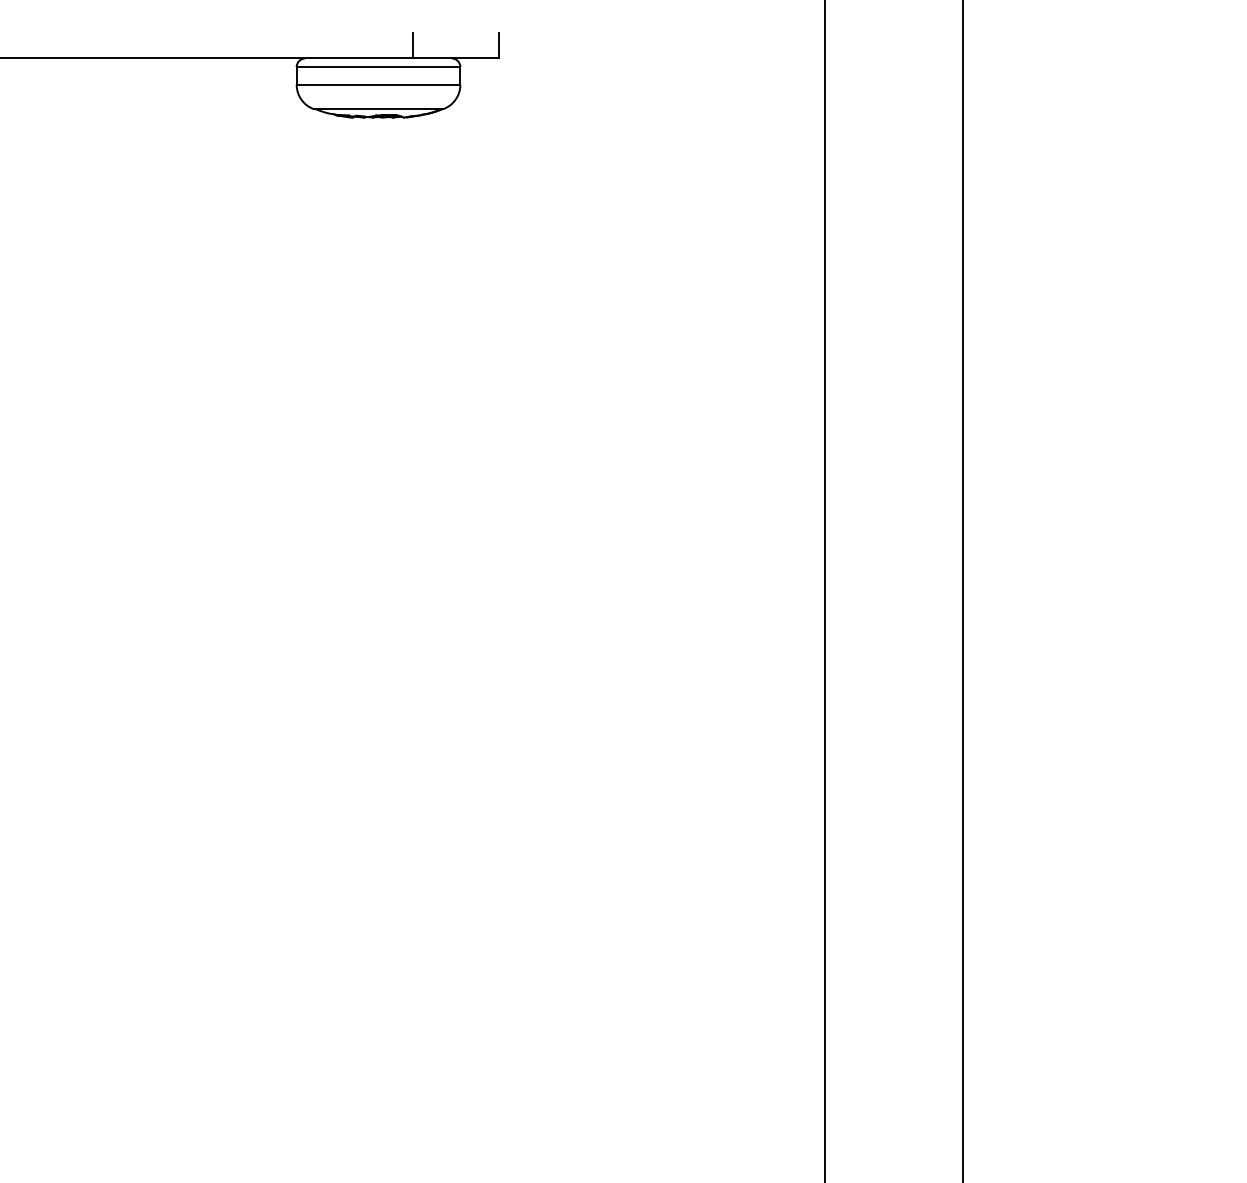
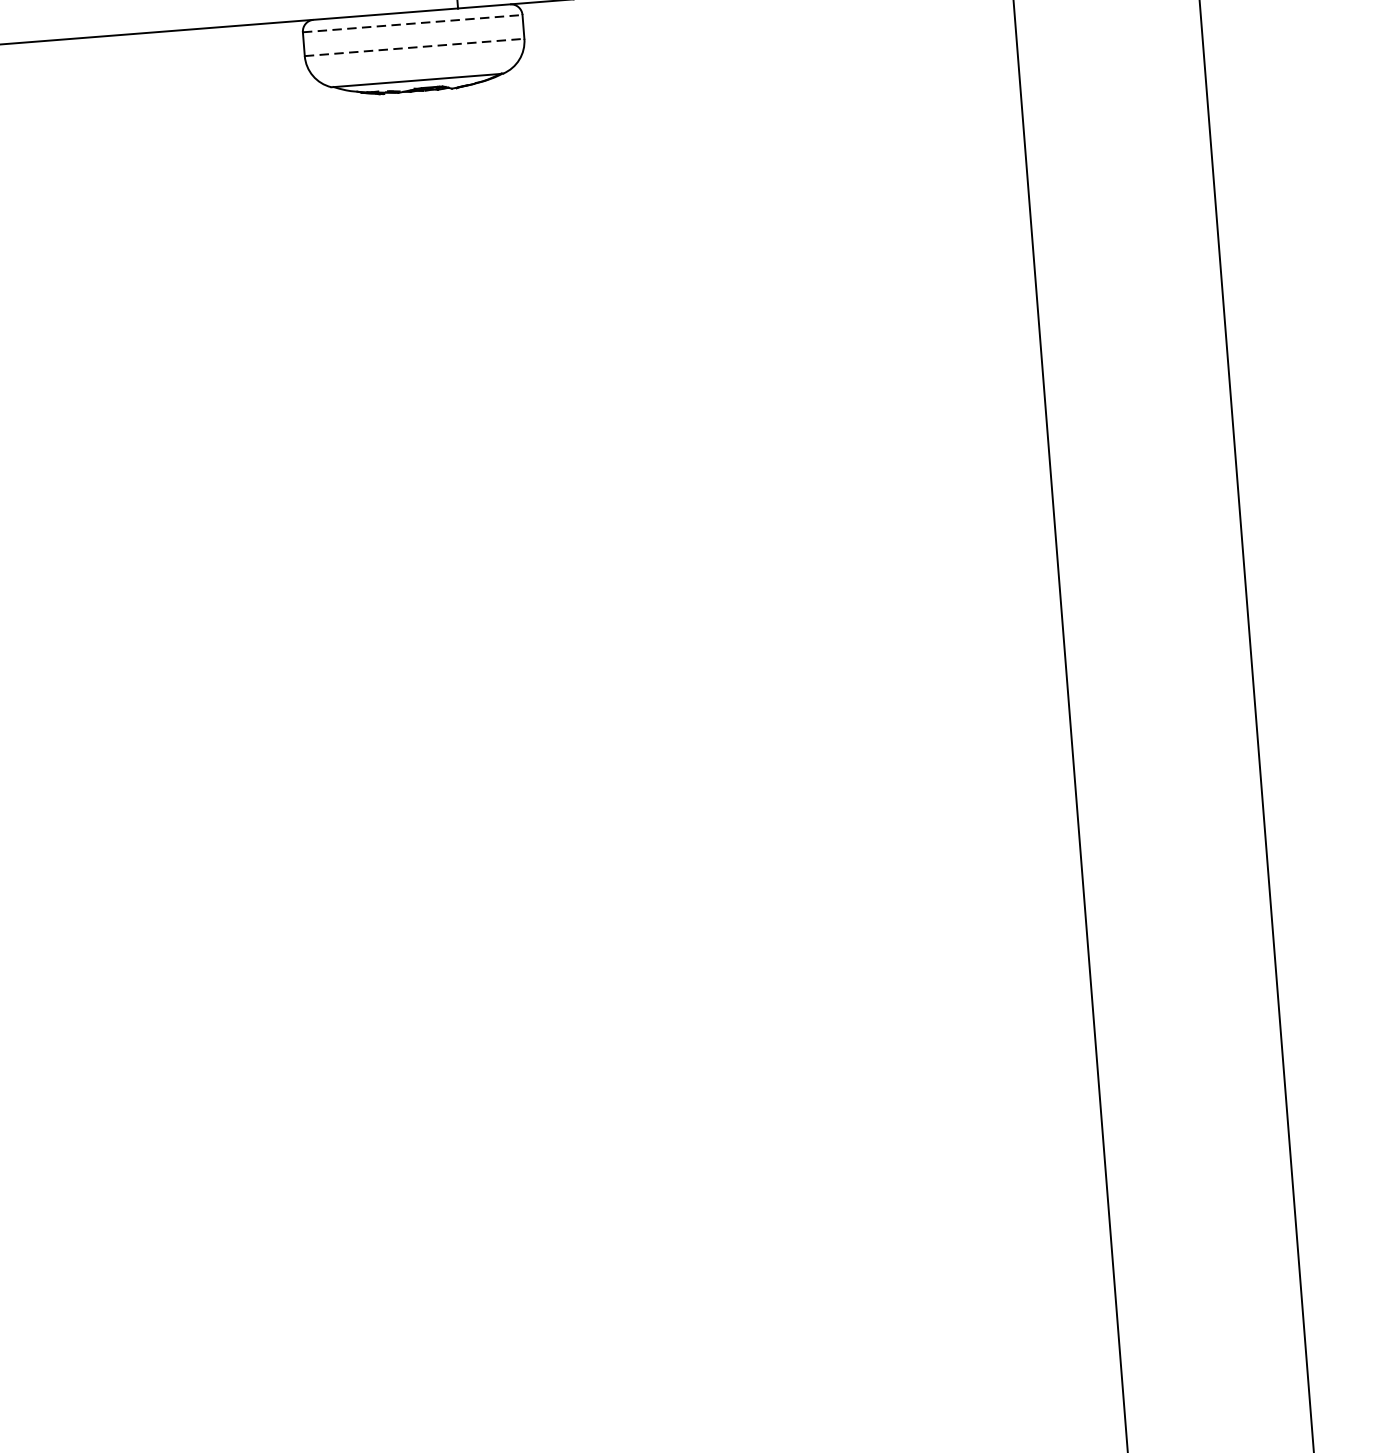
line: (378, 67) -> (412, 24), solid -> dashed
line: (378, 84) -> (414, 47), solid -> dashed

